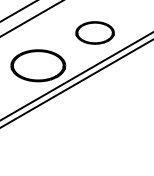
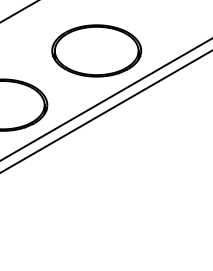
part: (94, 32) -> (95, 50), size x1.43

